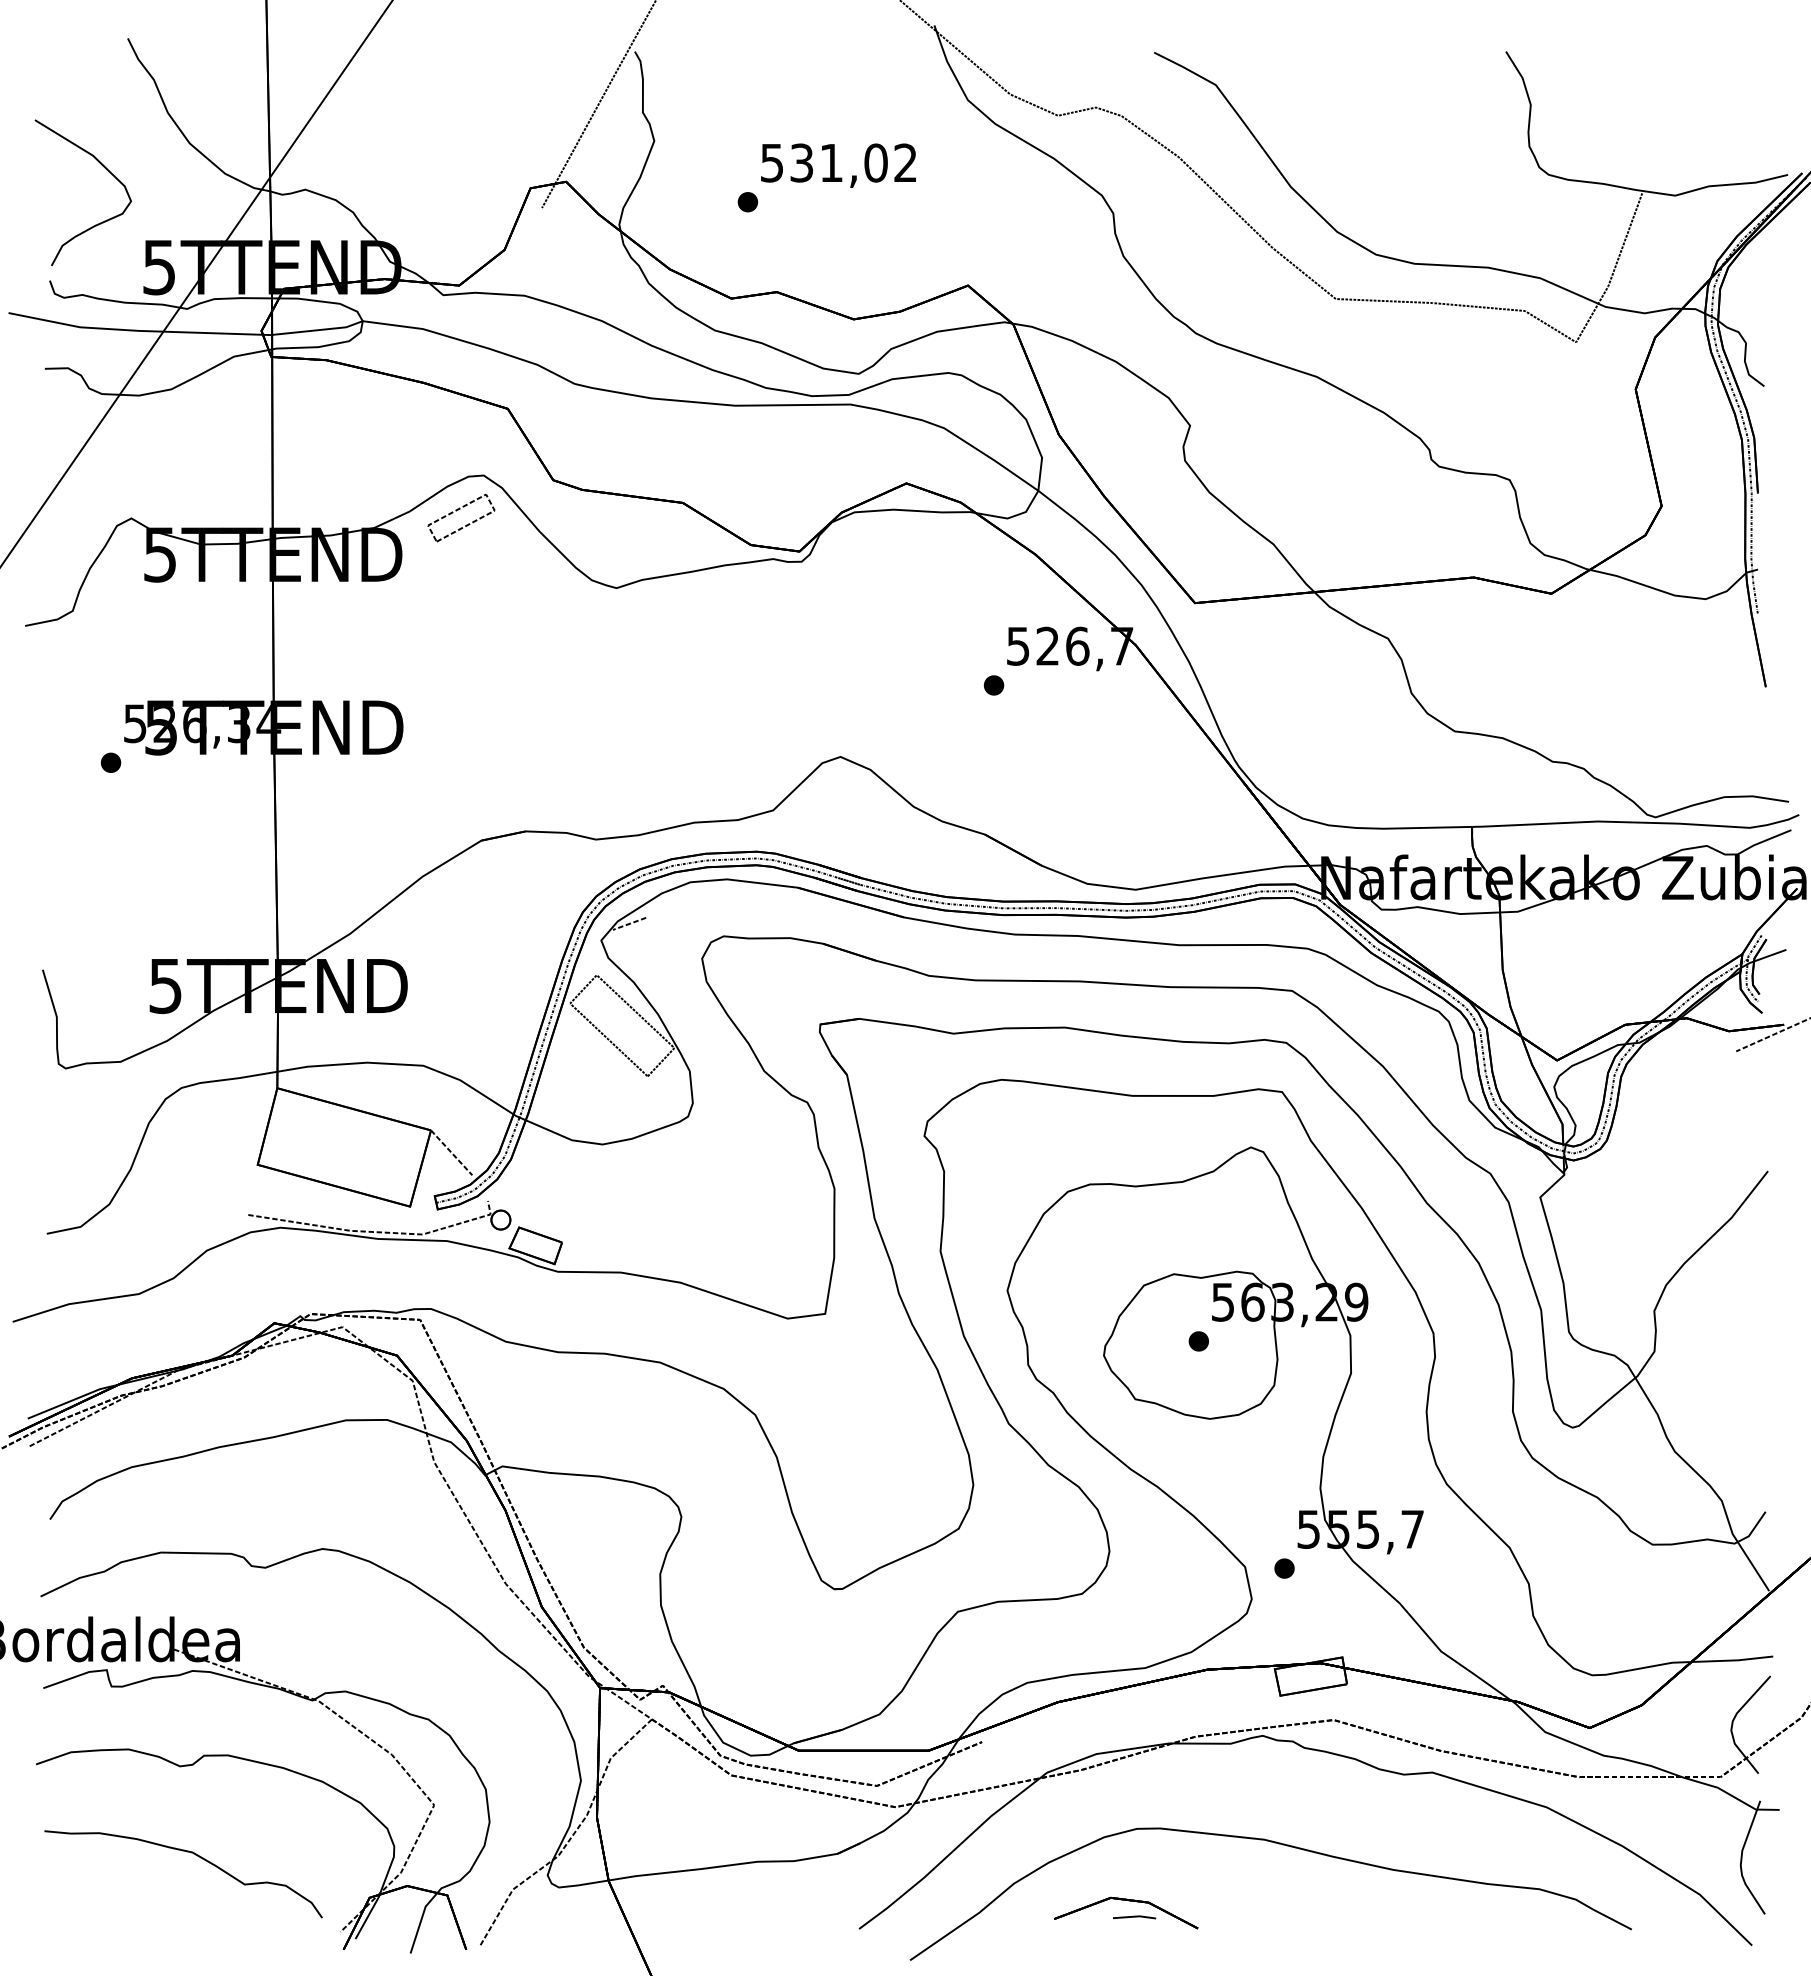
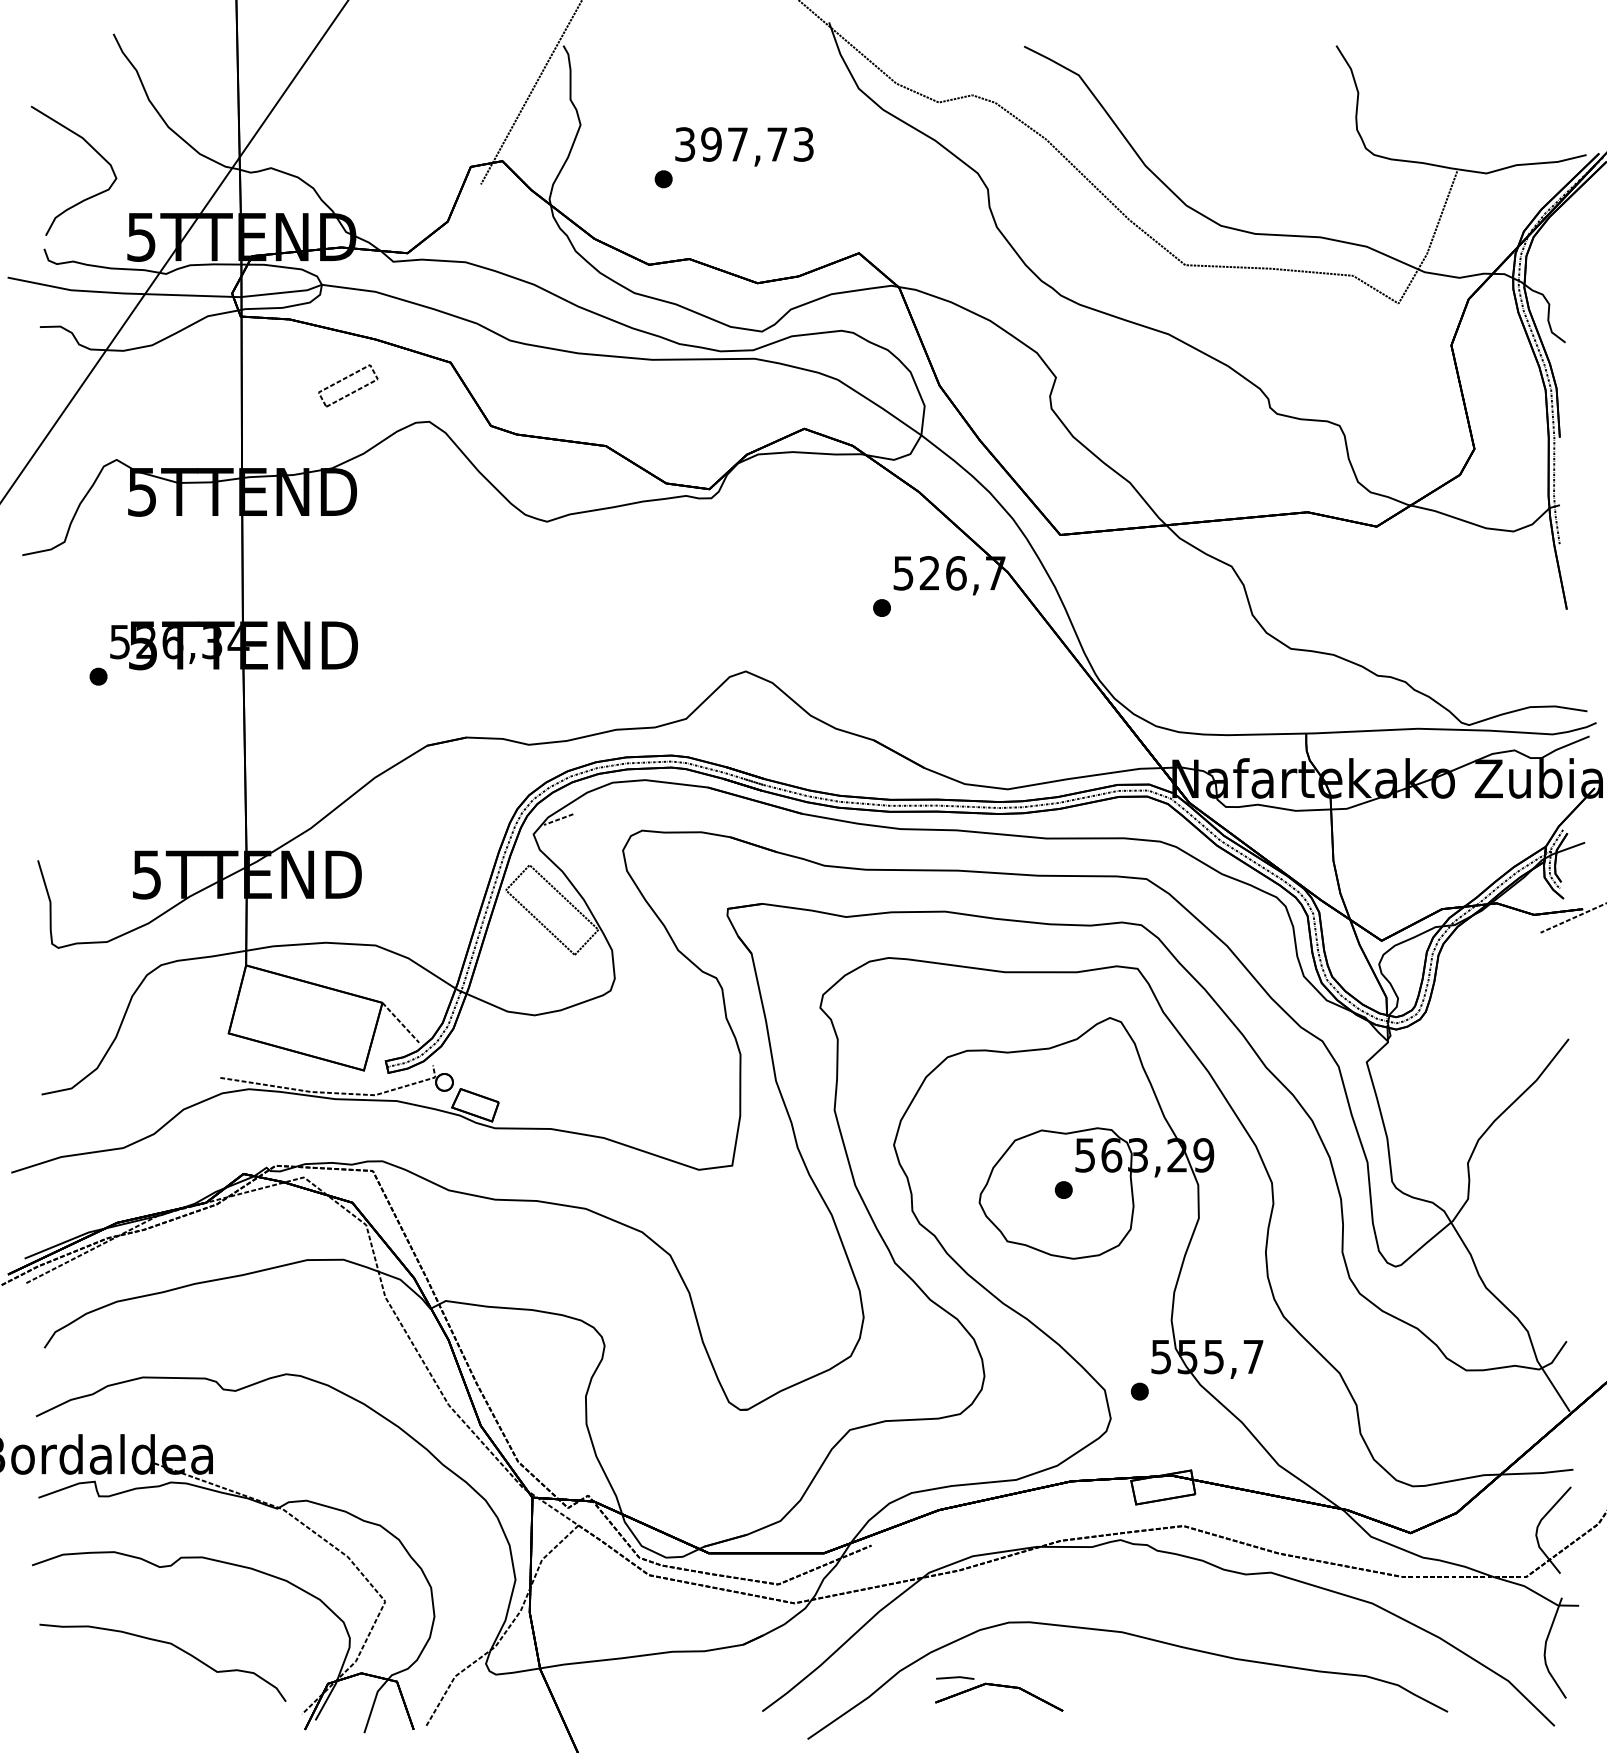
text: (838, 162) -> (744, 144), 531,02 -> 397,73
part: (458, 510) -> (345, 379), moved
part: (1134, 1917) -> (955, 1678), moved

